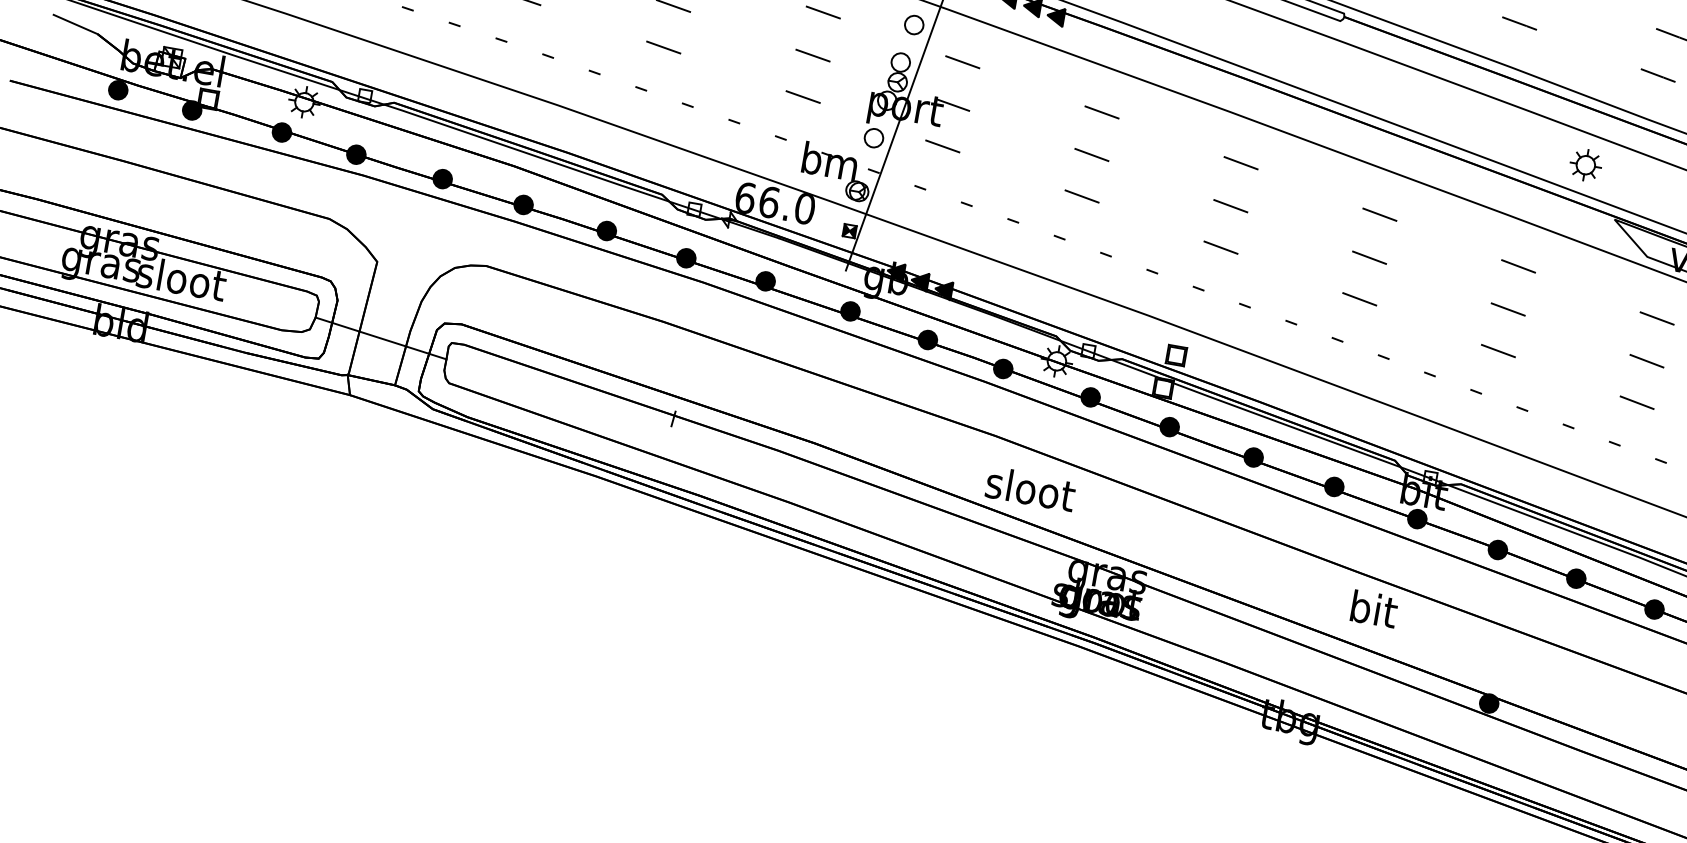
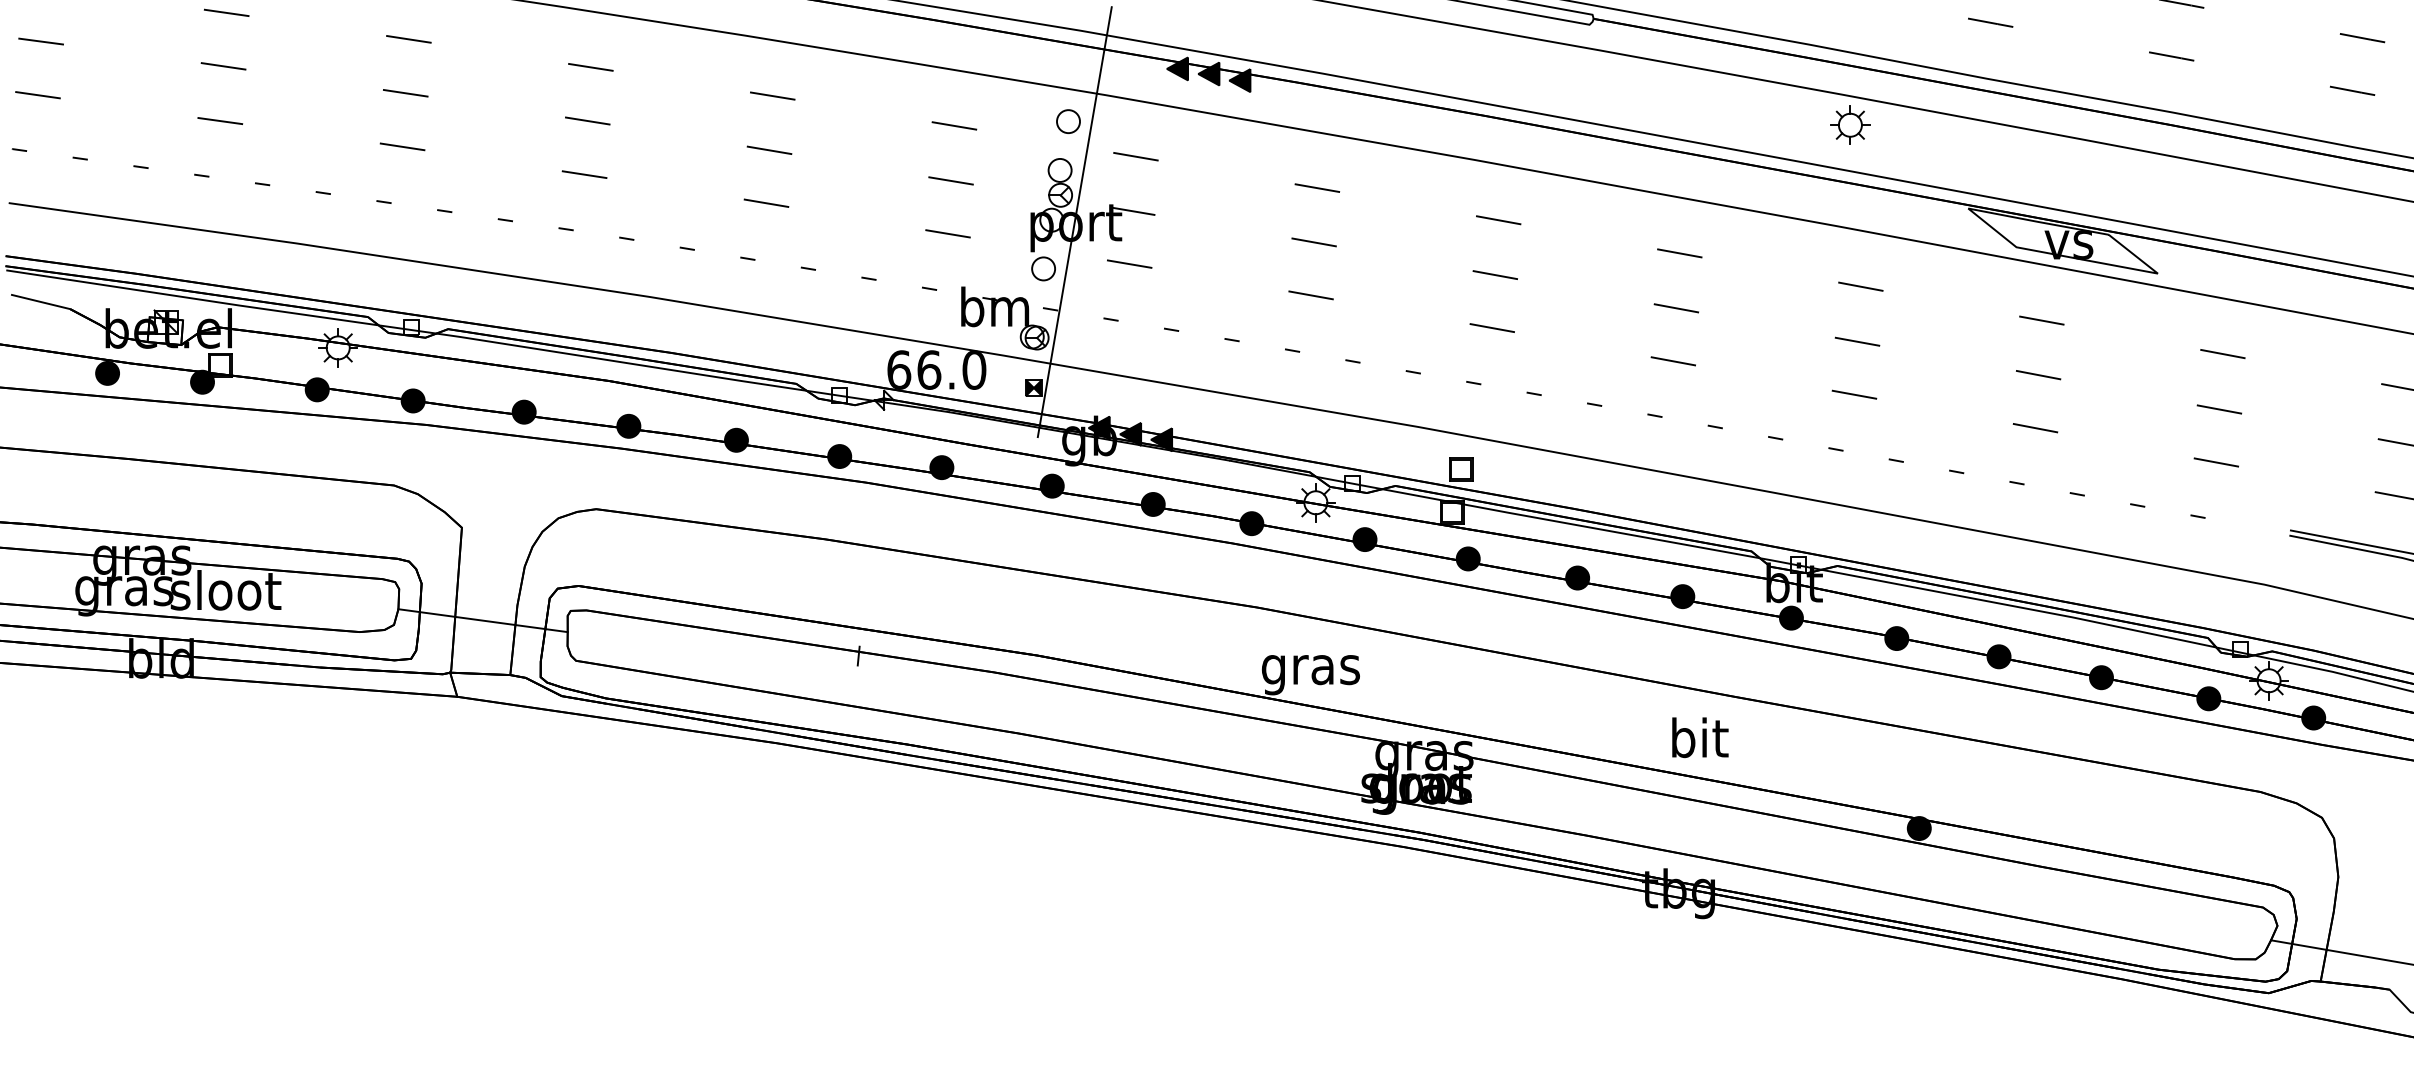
part: (1586, 164) -> (1850, 124), moved
text: (1030, 492) -> (1311, 669), sloot -> gras
text: (1374, 609) -> (1700, 737), moved

